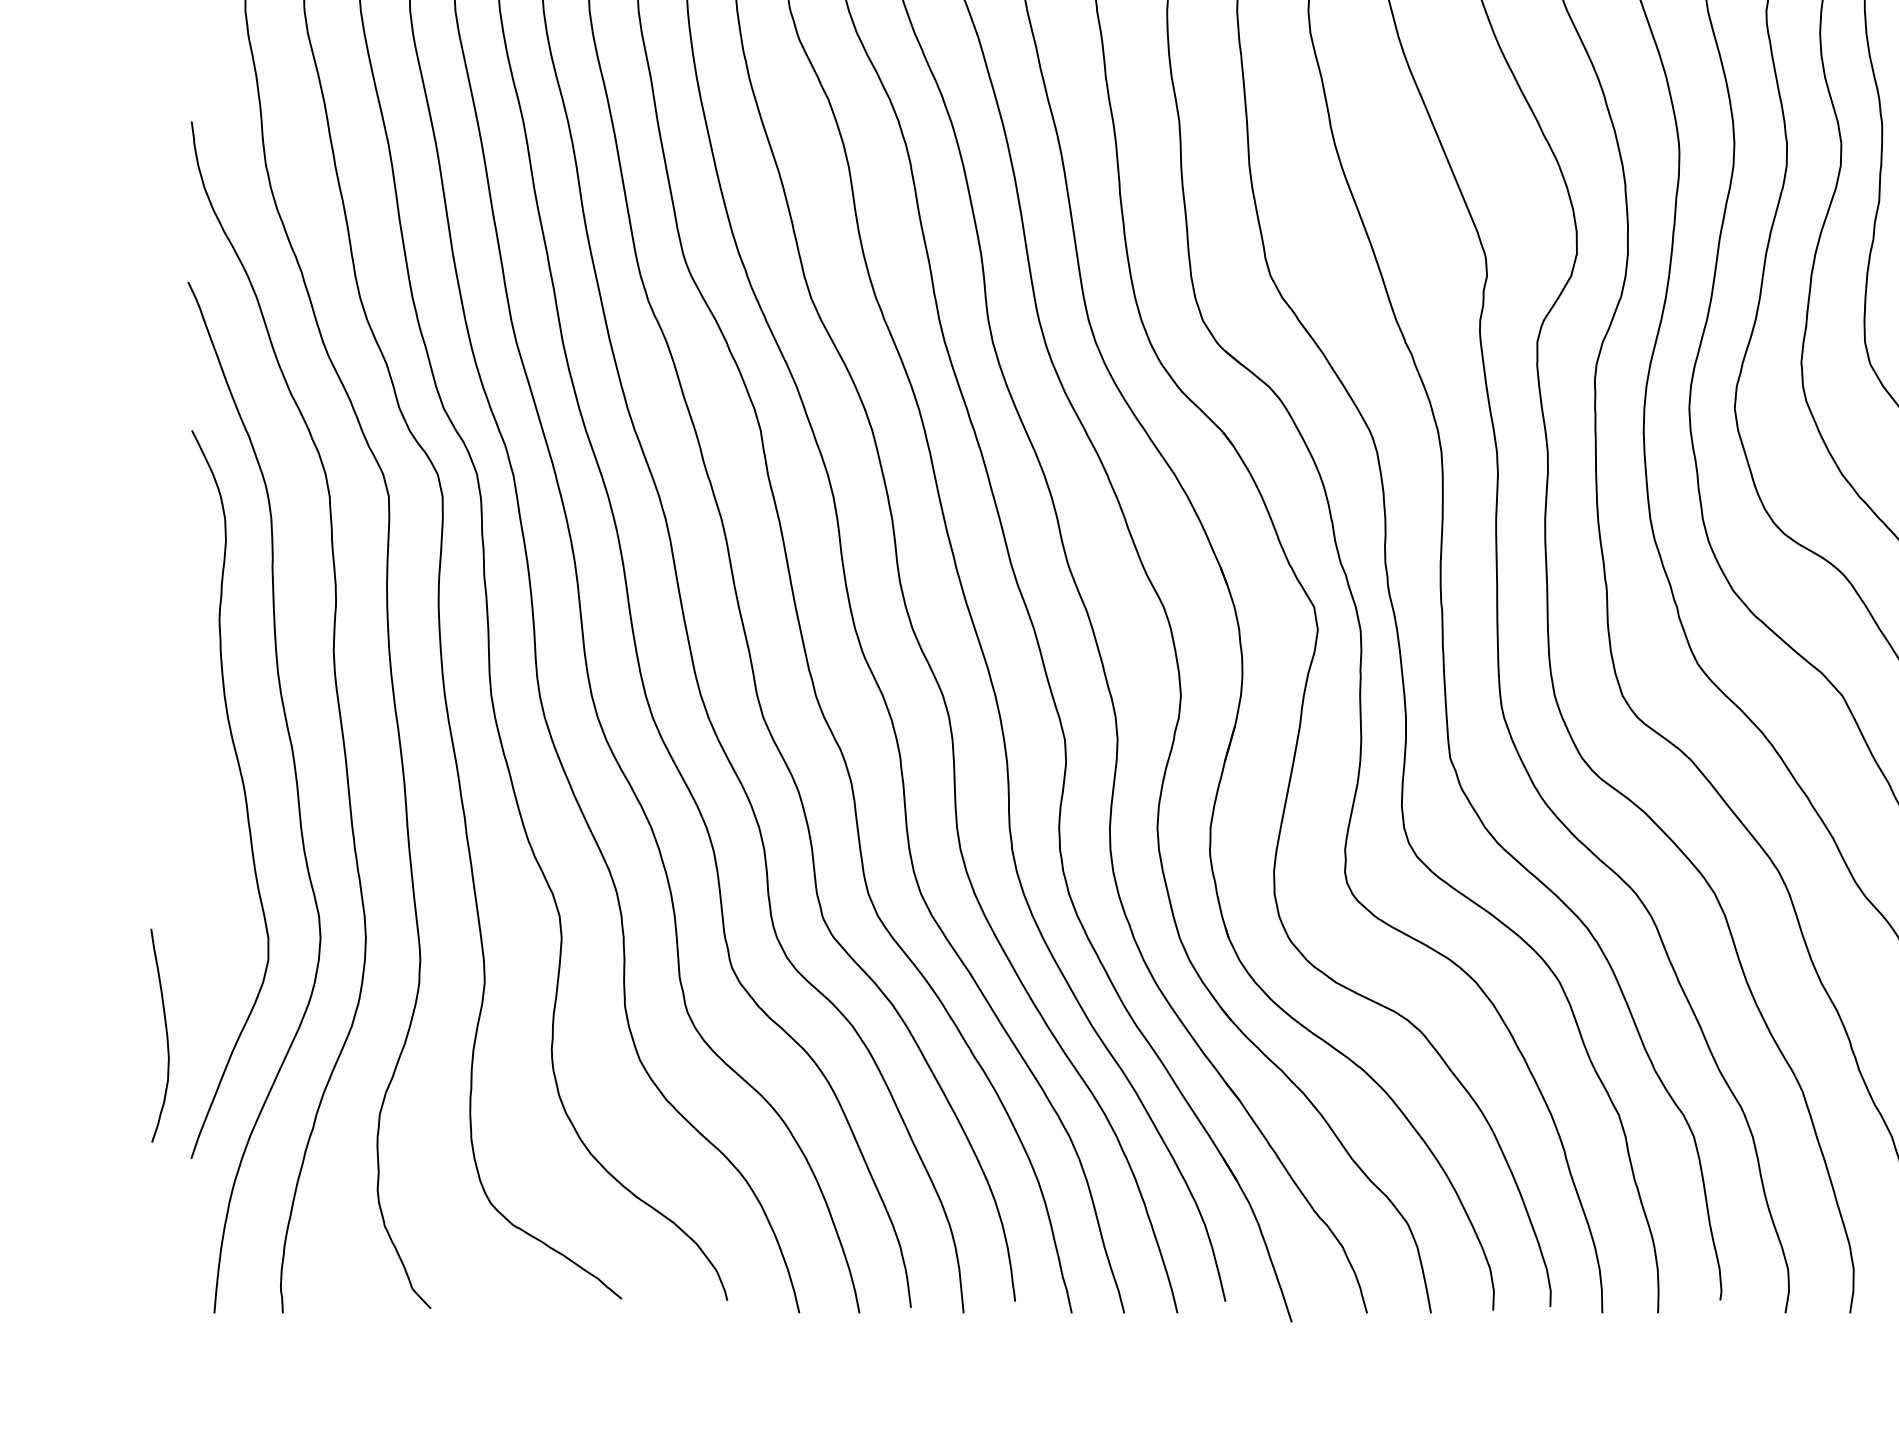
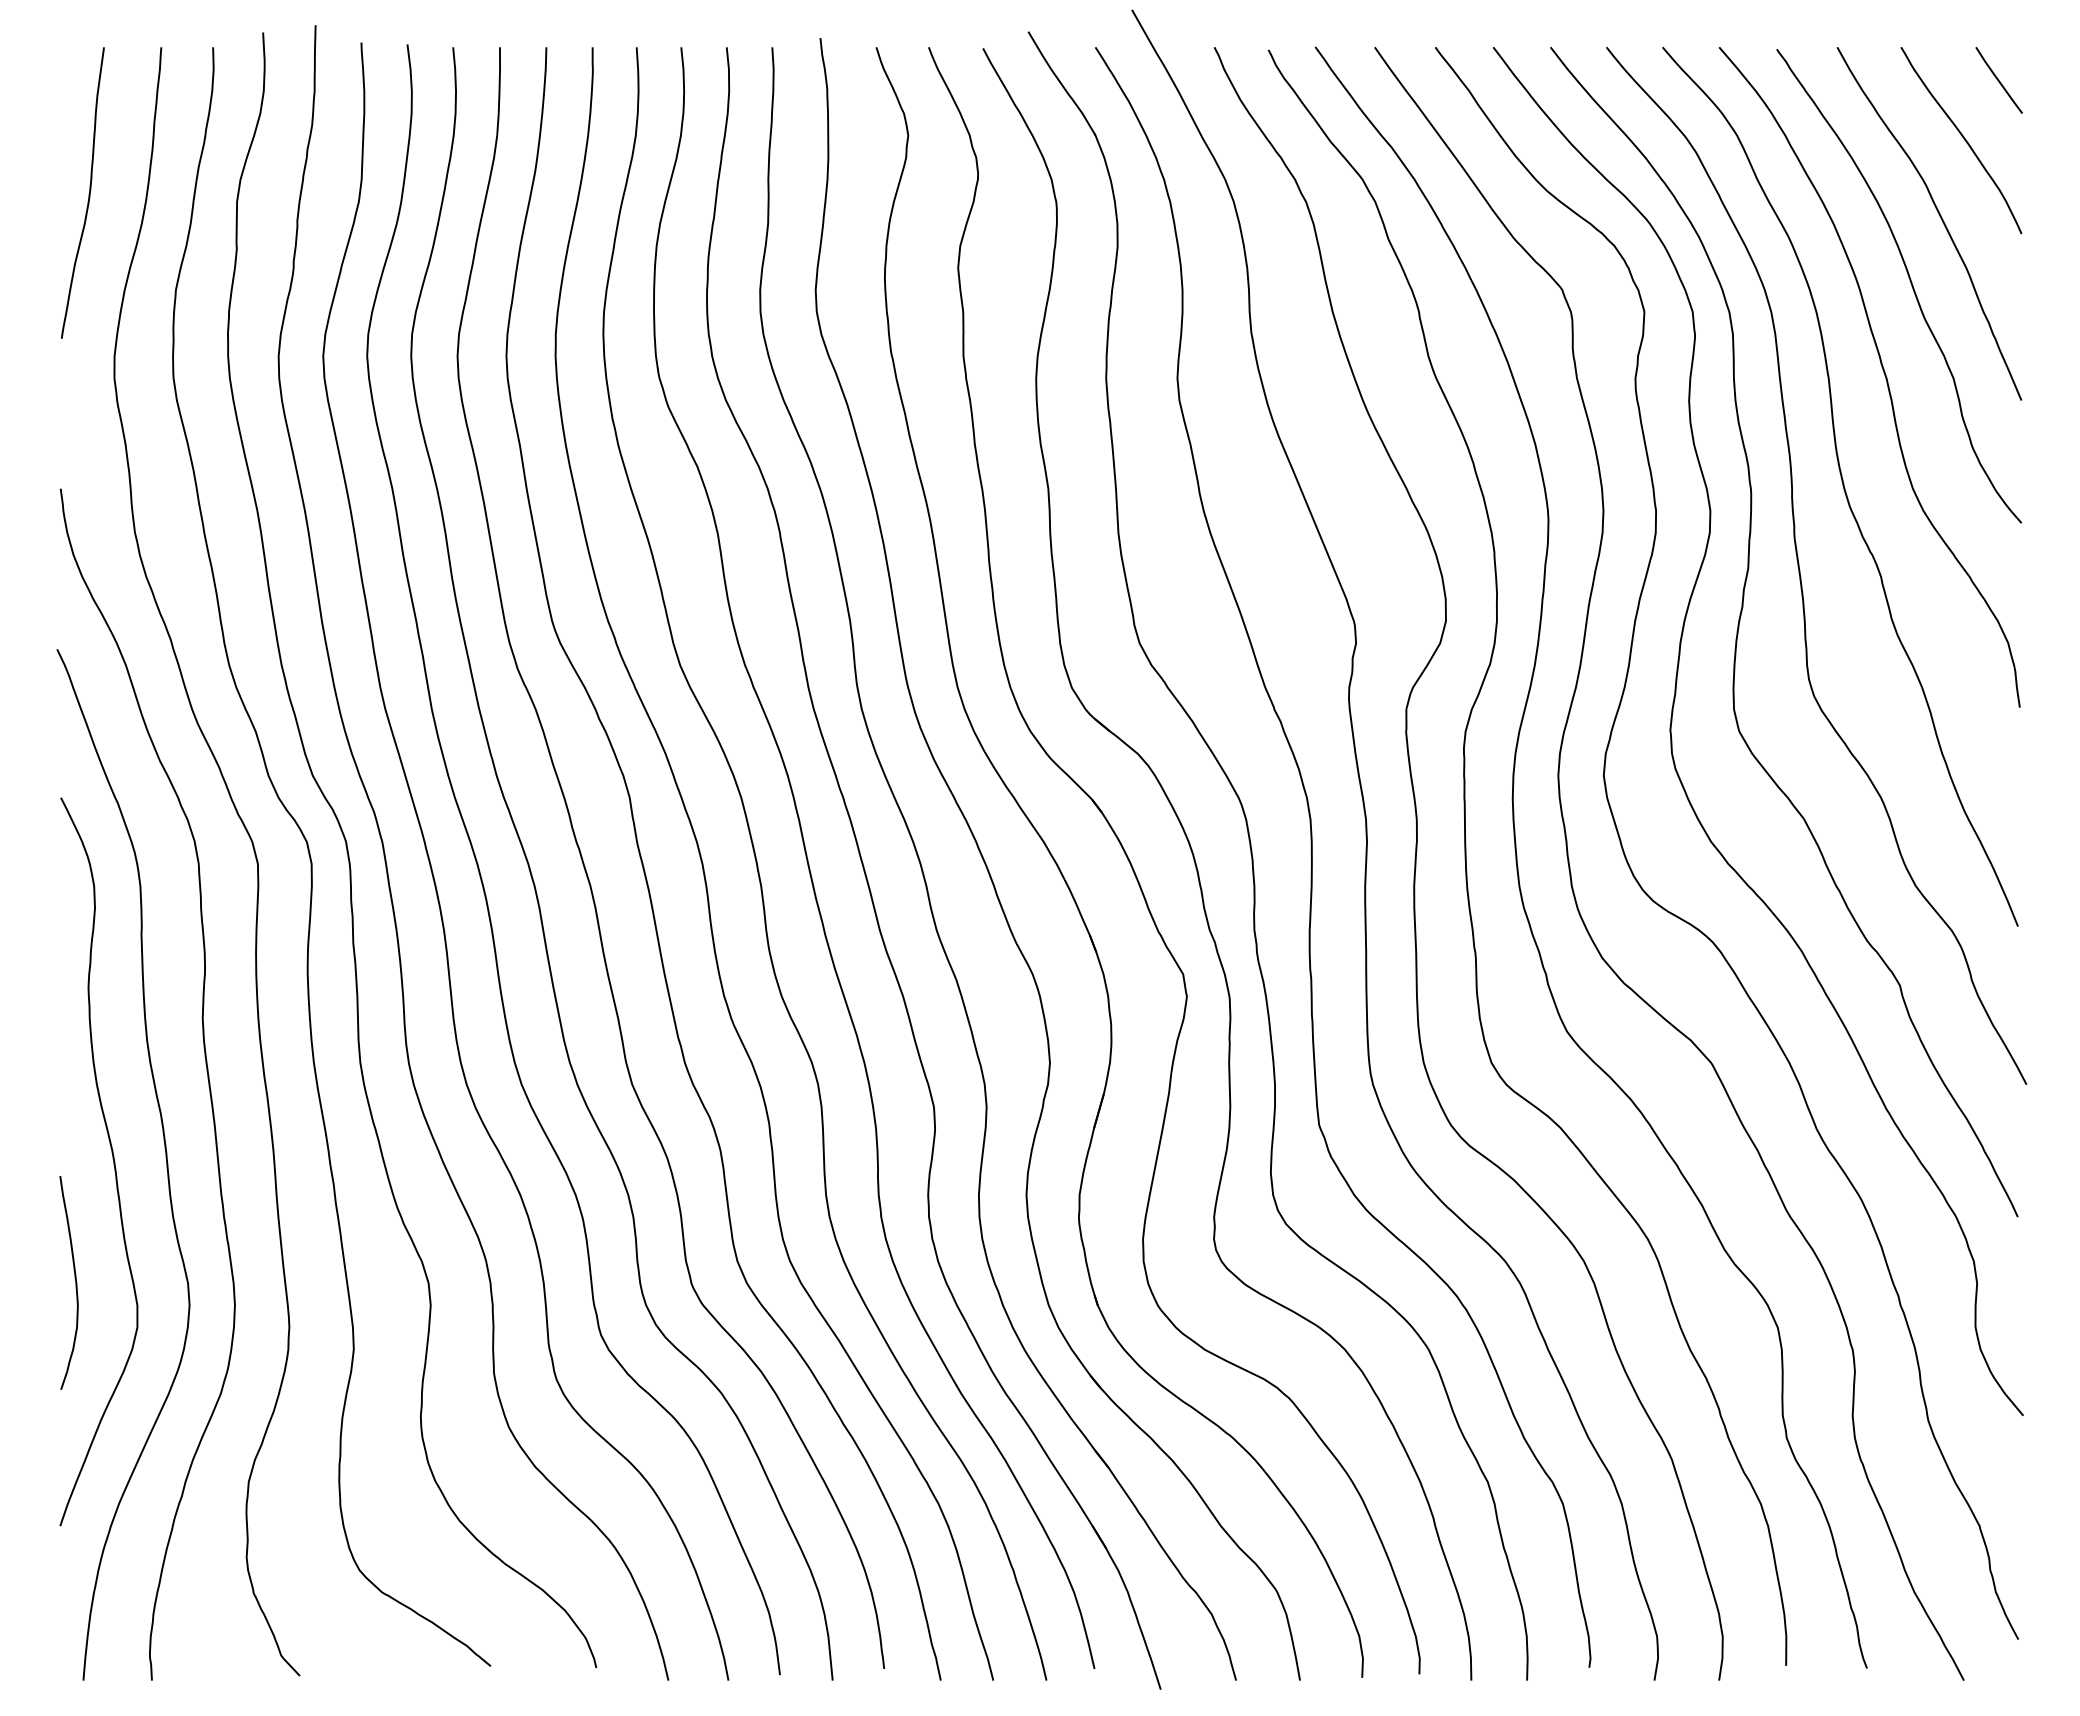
curve: (166, 1035) -> (75, 1282), moved

